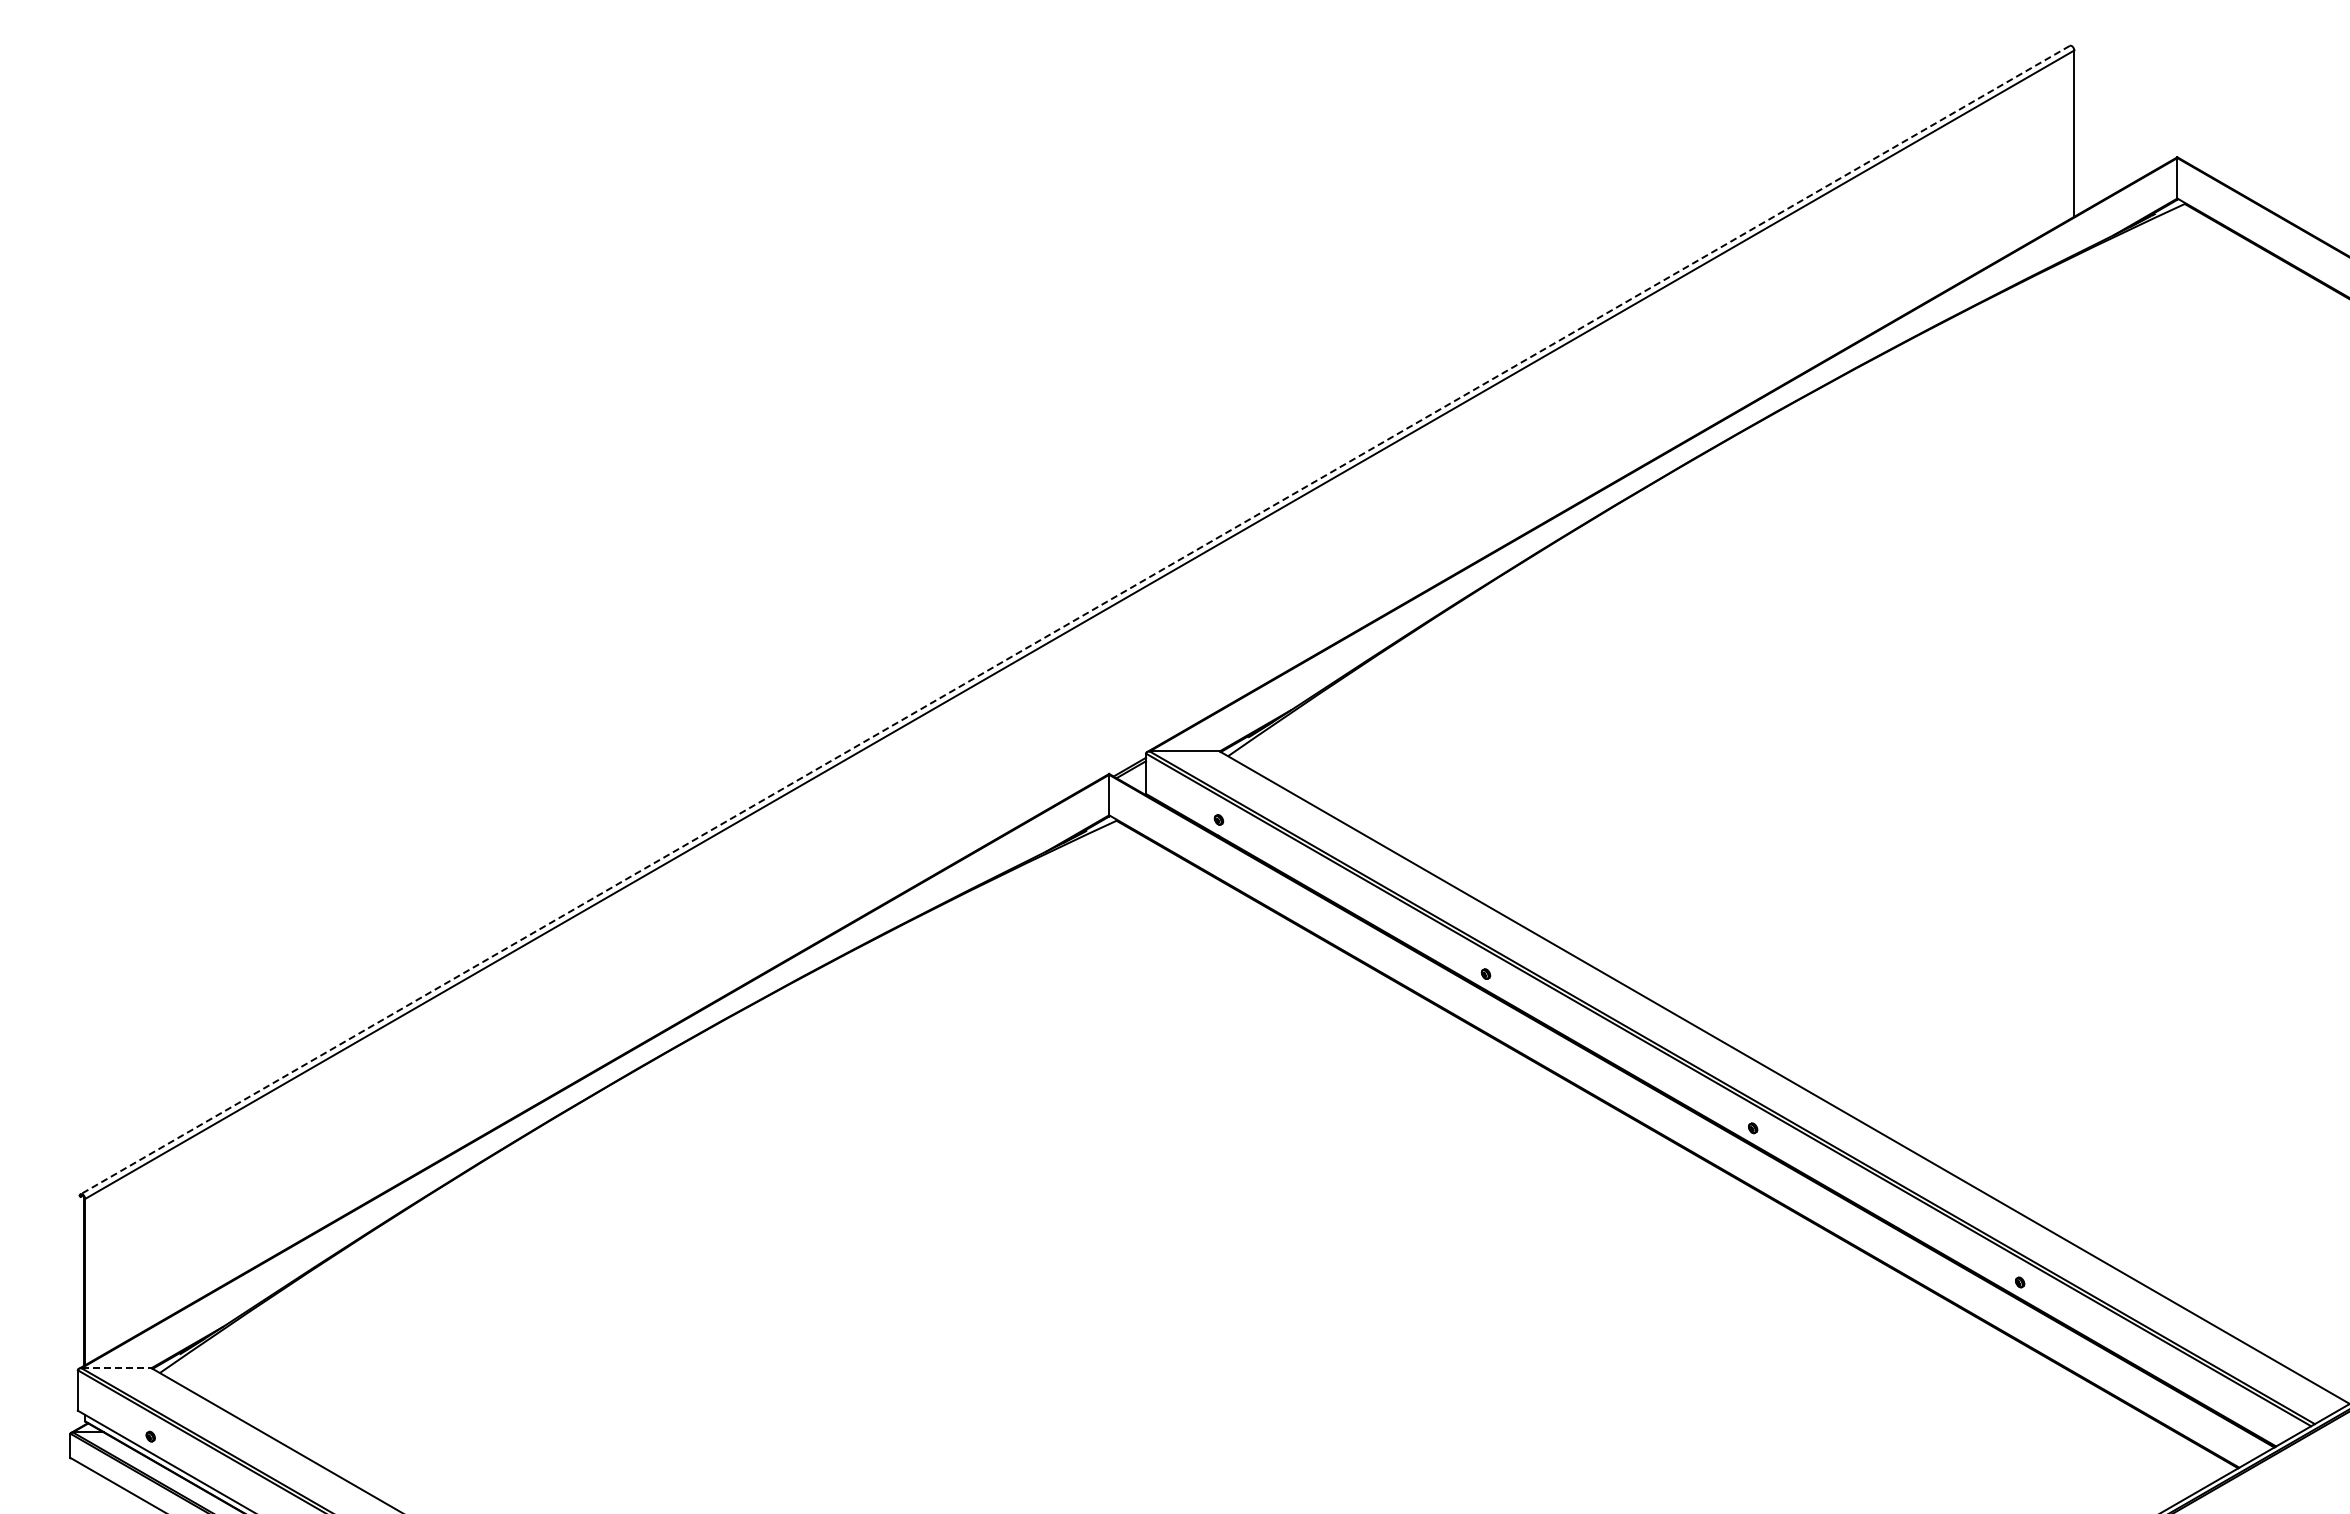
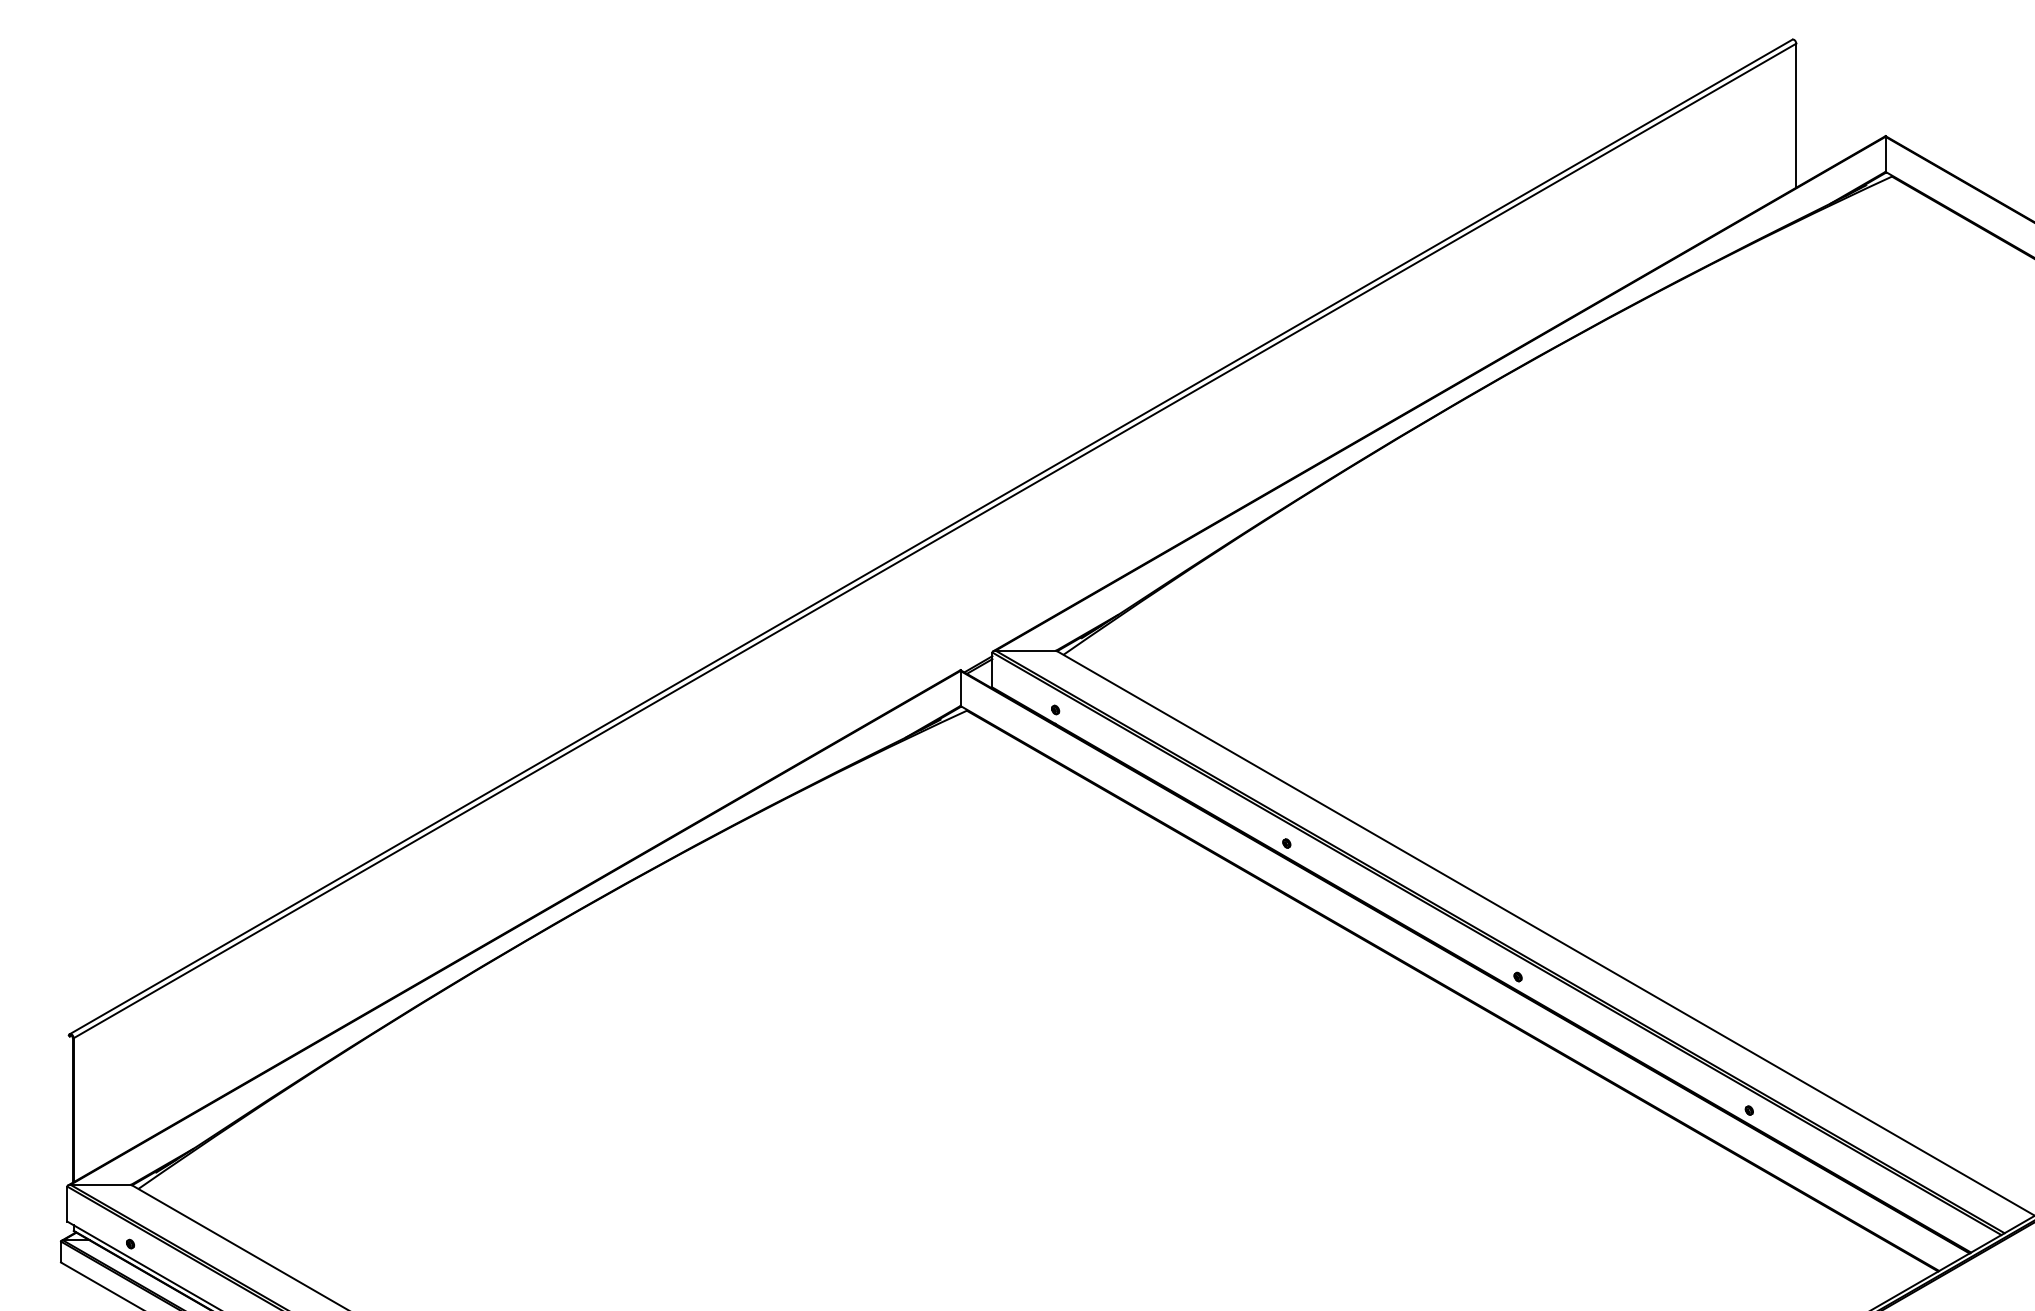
line: (1074, 620) -> (930, 537), dashed -> solid
line: (117, 1368) -> (101, 1185), dashed -> solid

